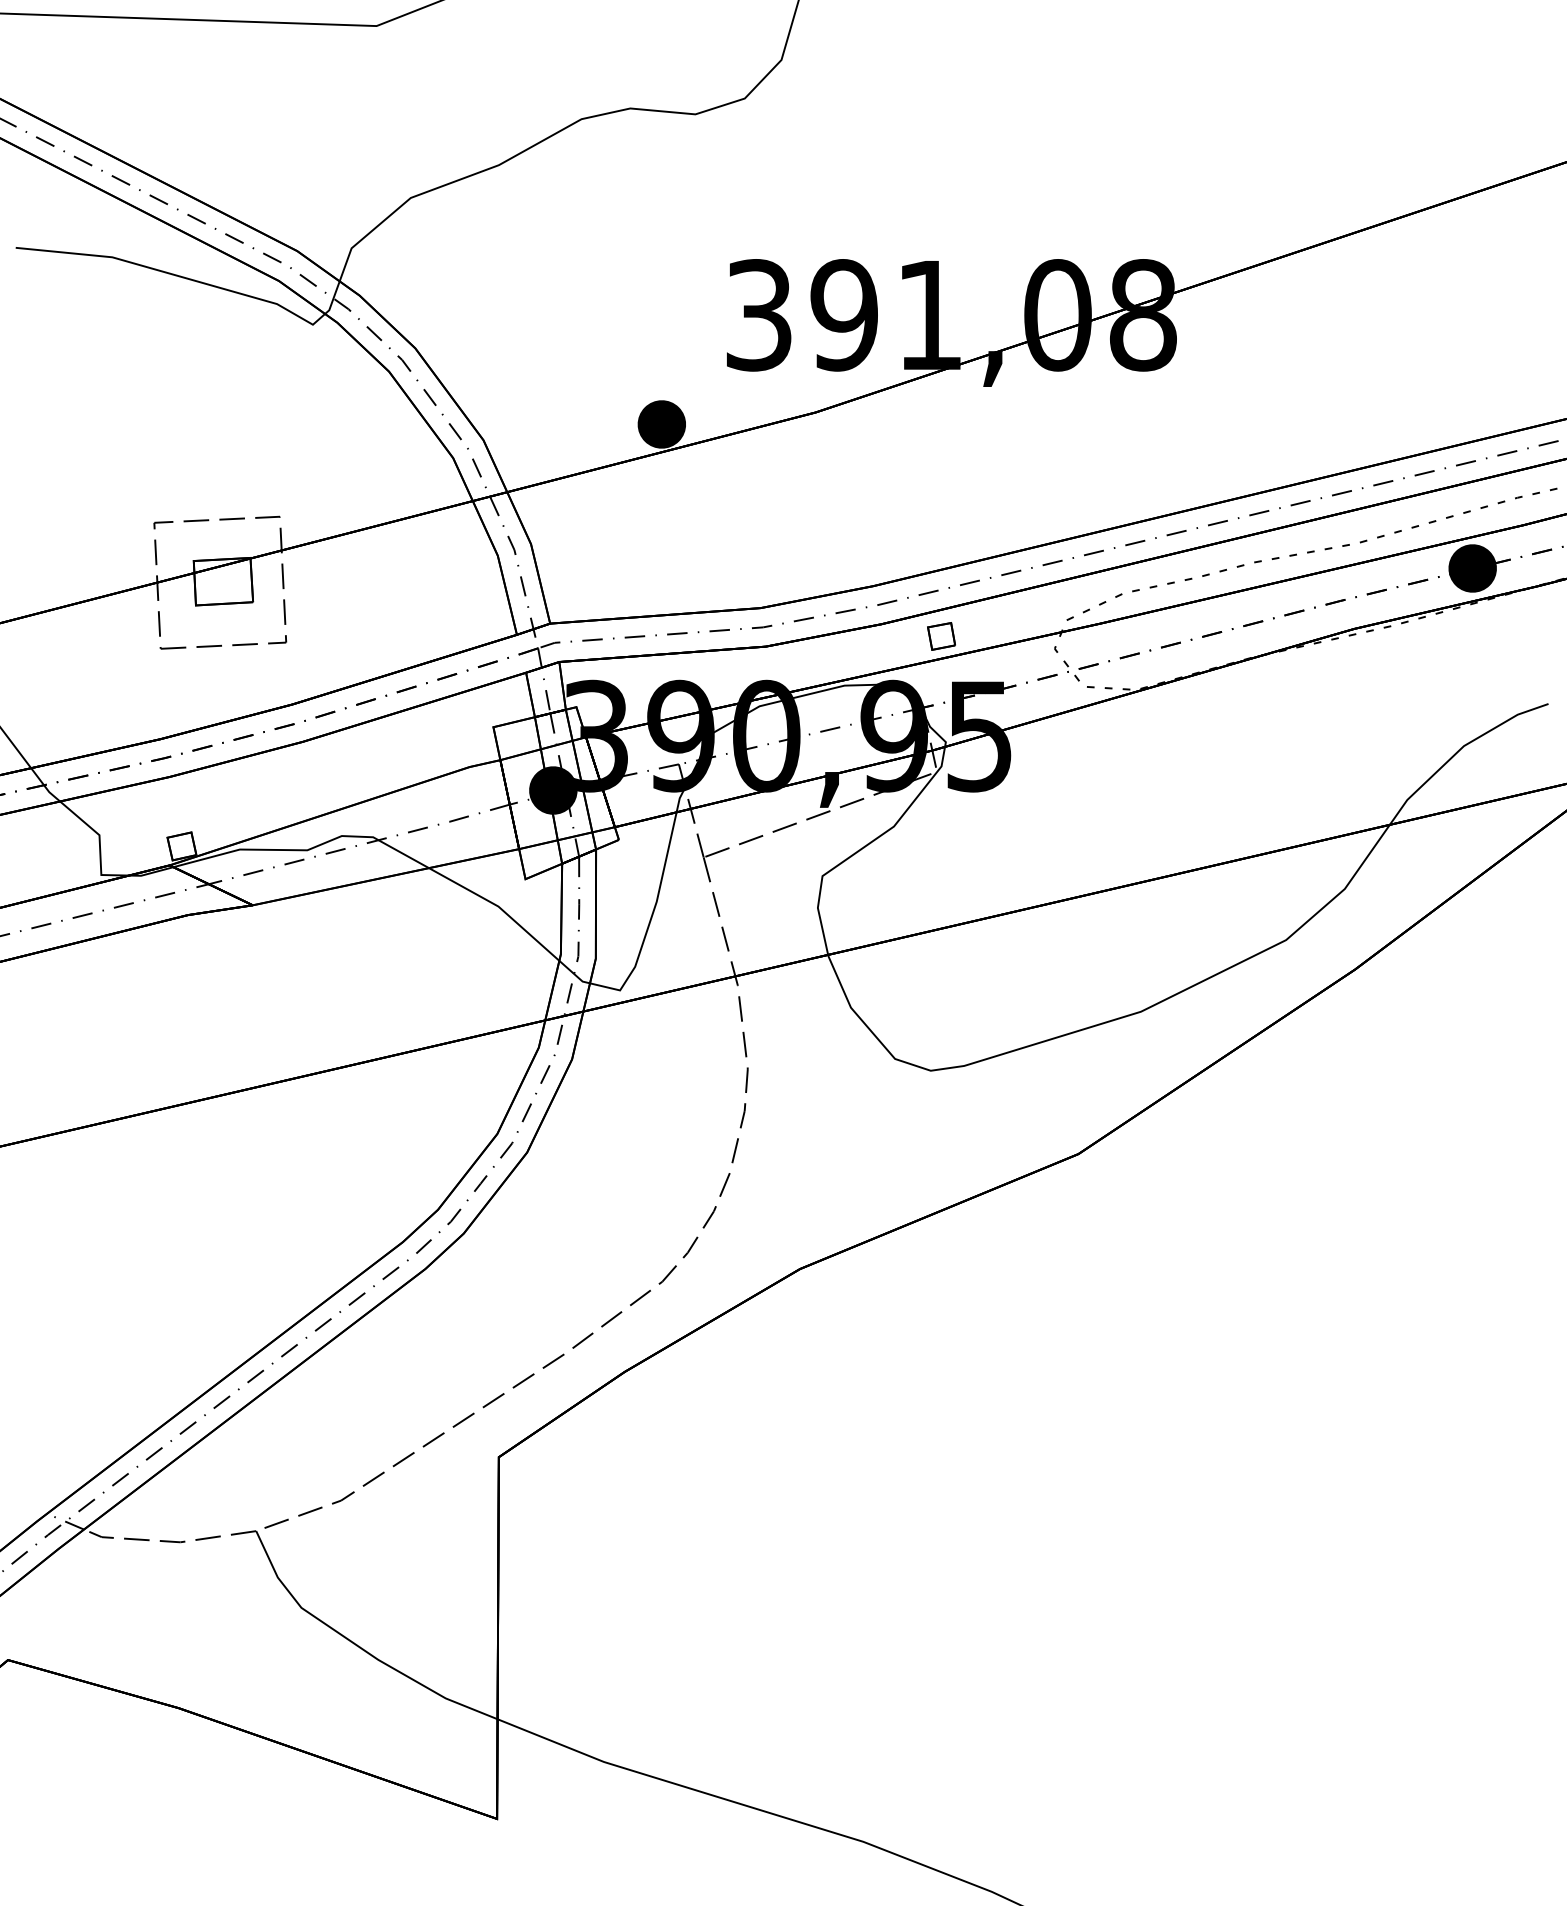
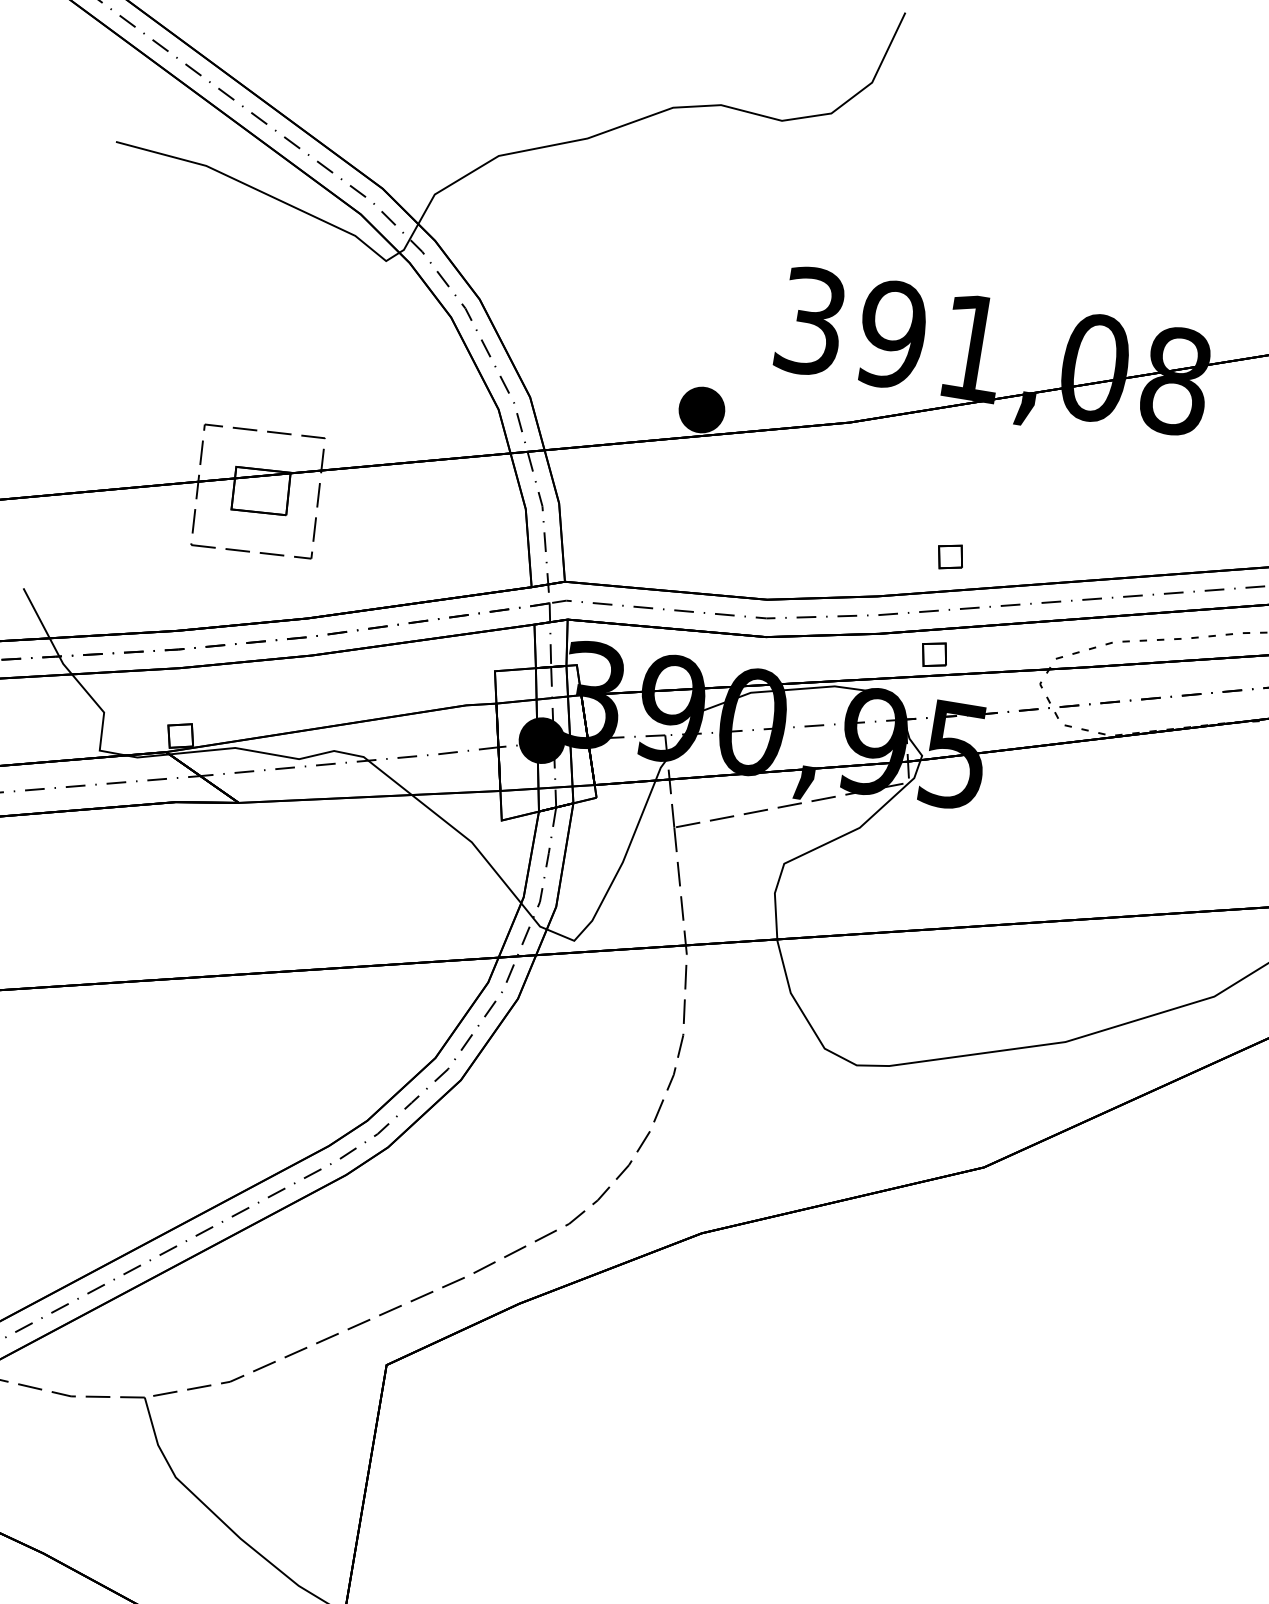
part: (941, 533) -> (950, 557), added

